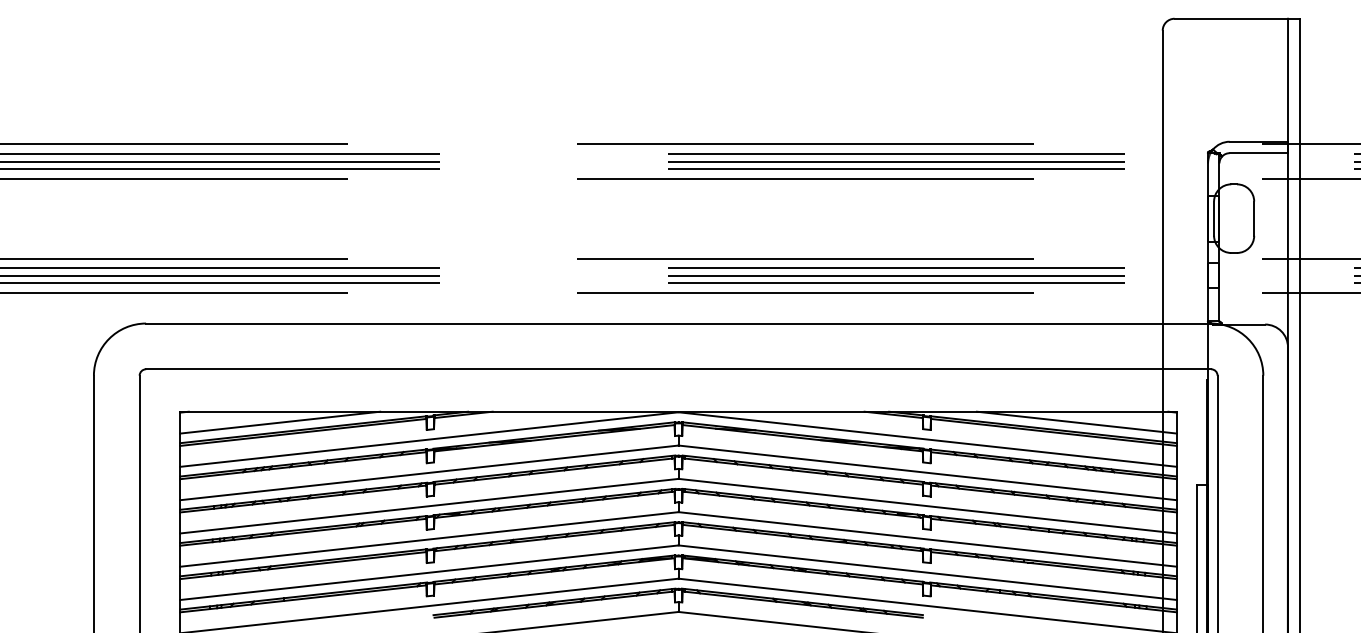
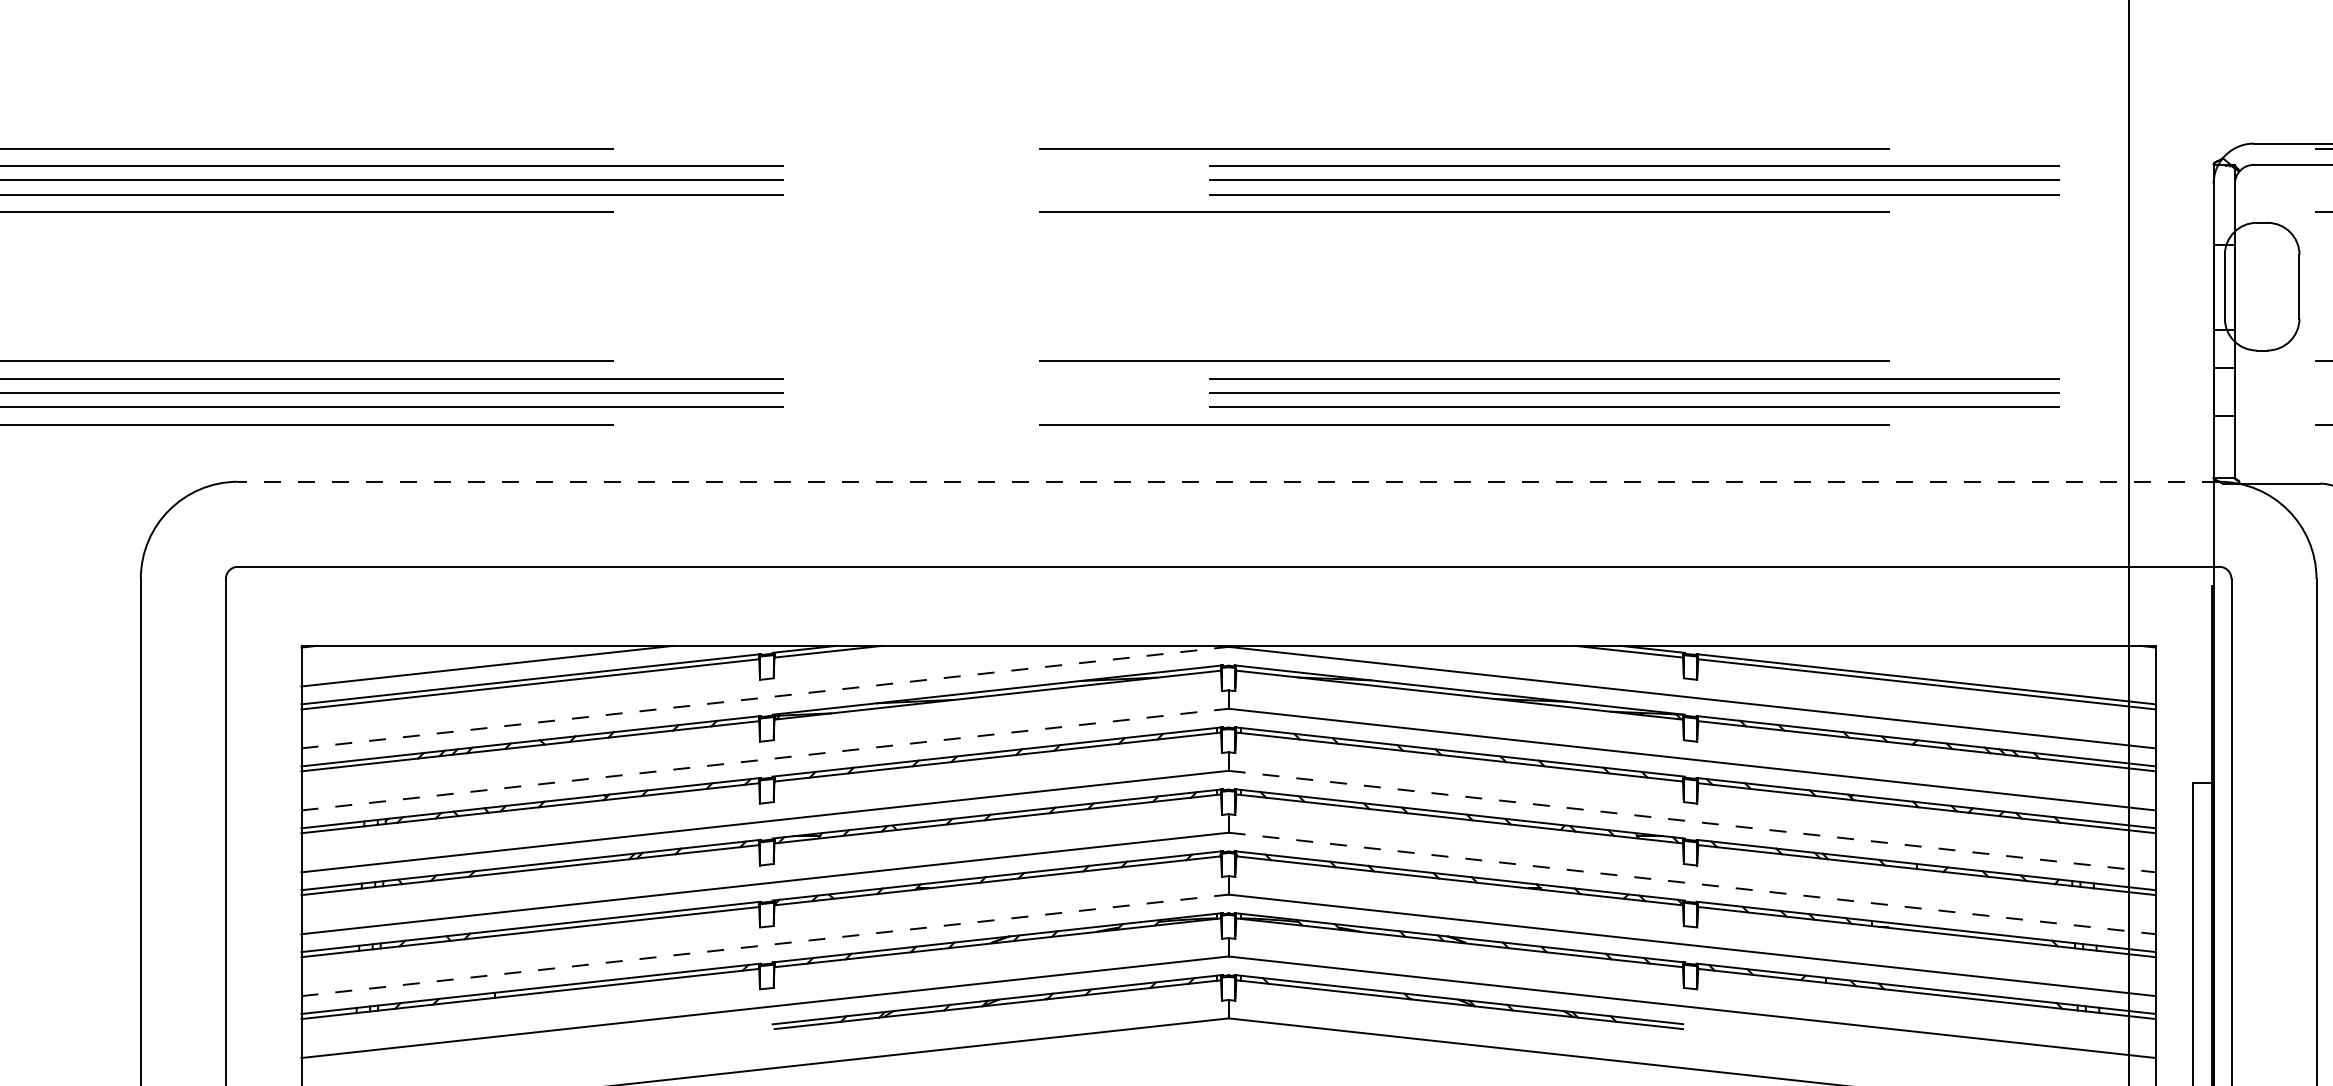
line: (678, 323) -> (1228, 481), solid -> dashed
line: (1076, 422) -> (1968, 665), removed
line: (429, 439) -> (765, 697), solid -> dashed
line: (429, 472) -> (765, 758), solid -> dashed
line: (927, 506) -> (1691, 822), solid -> dashed
line: (927, 539) -> (1691, 883), solid -> dashed
line: (429, 572) -> (765, 944), solid -> dashed

